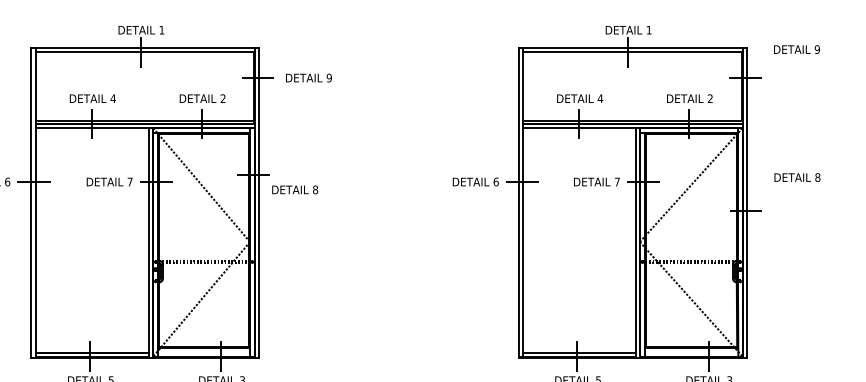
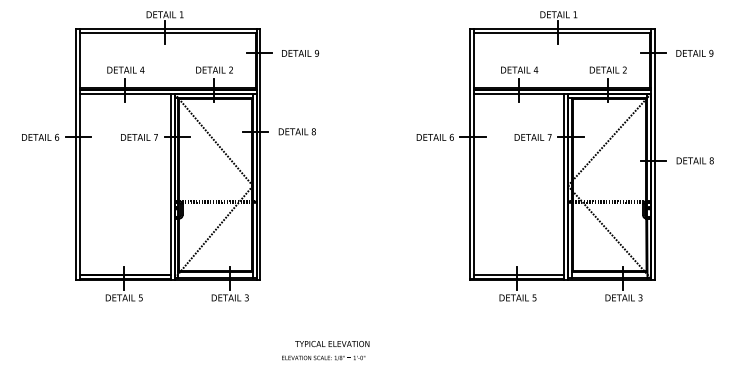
text: (796, 48) -> (694, 52), moved
text: (796, 177) -> (694, 160), moved
text: (294, 189) -> (296, 131), moved

